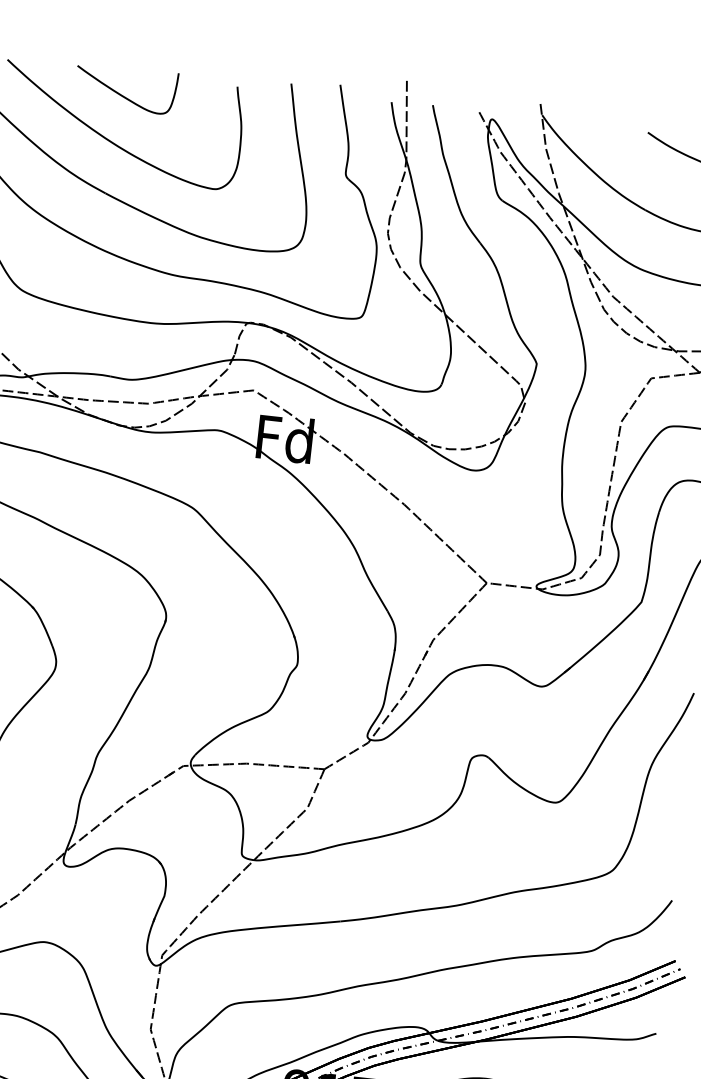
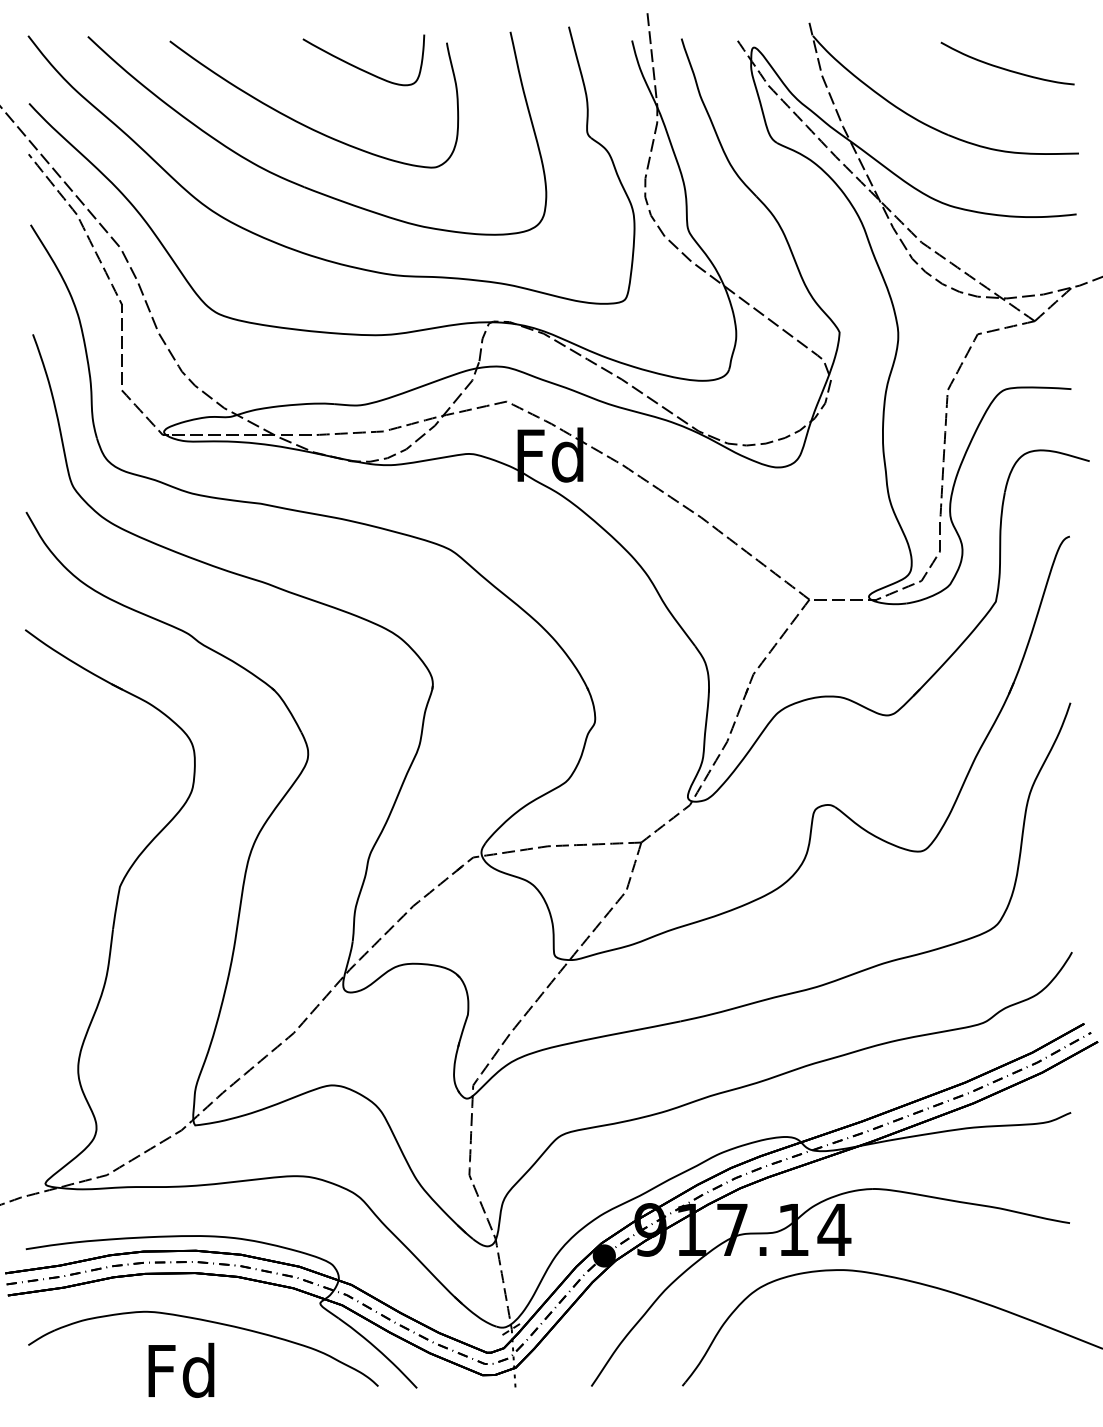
curve: (121, 94) -> (359, 67), moved

